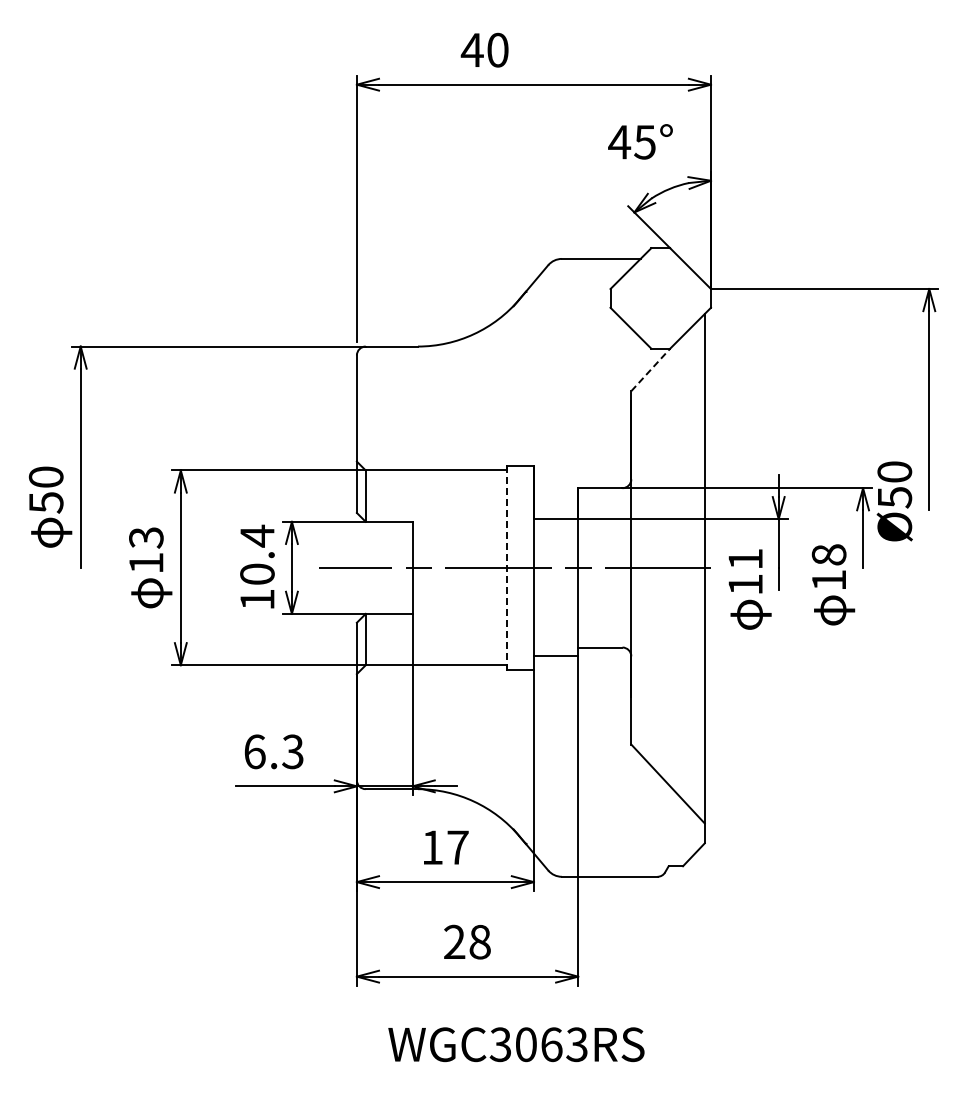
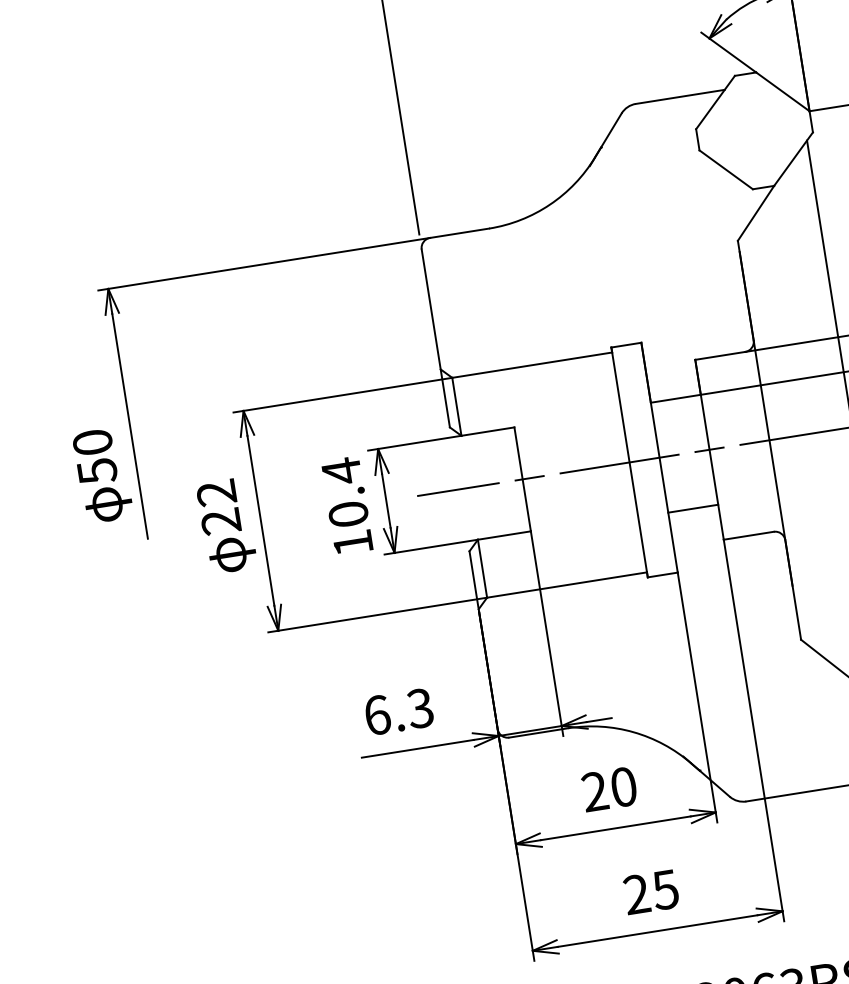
line: (650, 369) -> (755, 212), dashed -> solid
text: (146, 550) -> (219, 507), 13 -> 22
line: (507, 567) -> (629, 462), dashed -> solid
line: (555, 655) -> (692, 508), moved
text: (445, 847) -> (609, 789), 17 -> 20
text: (479, 941) -> (664, 889), 28 -> 25

